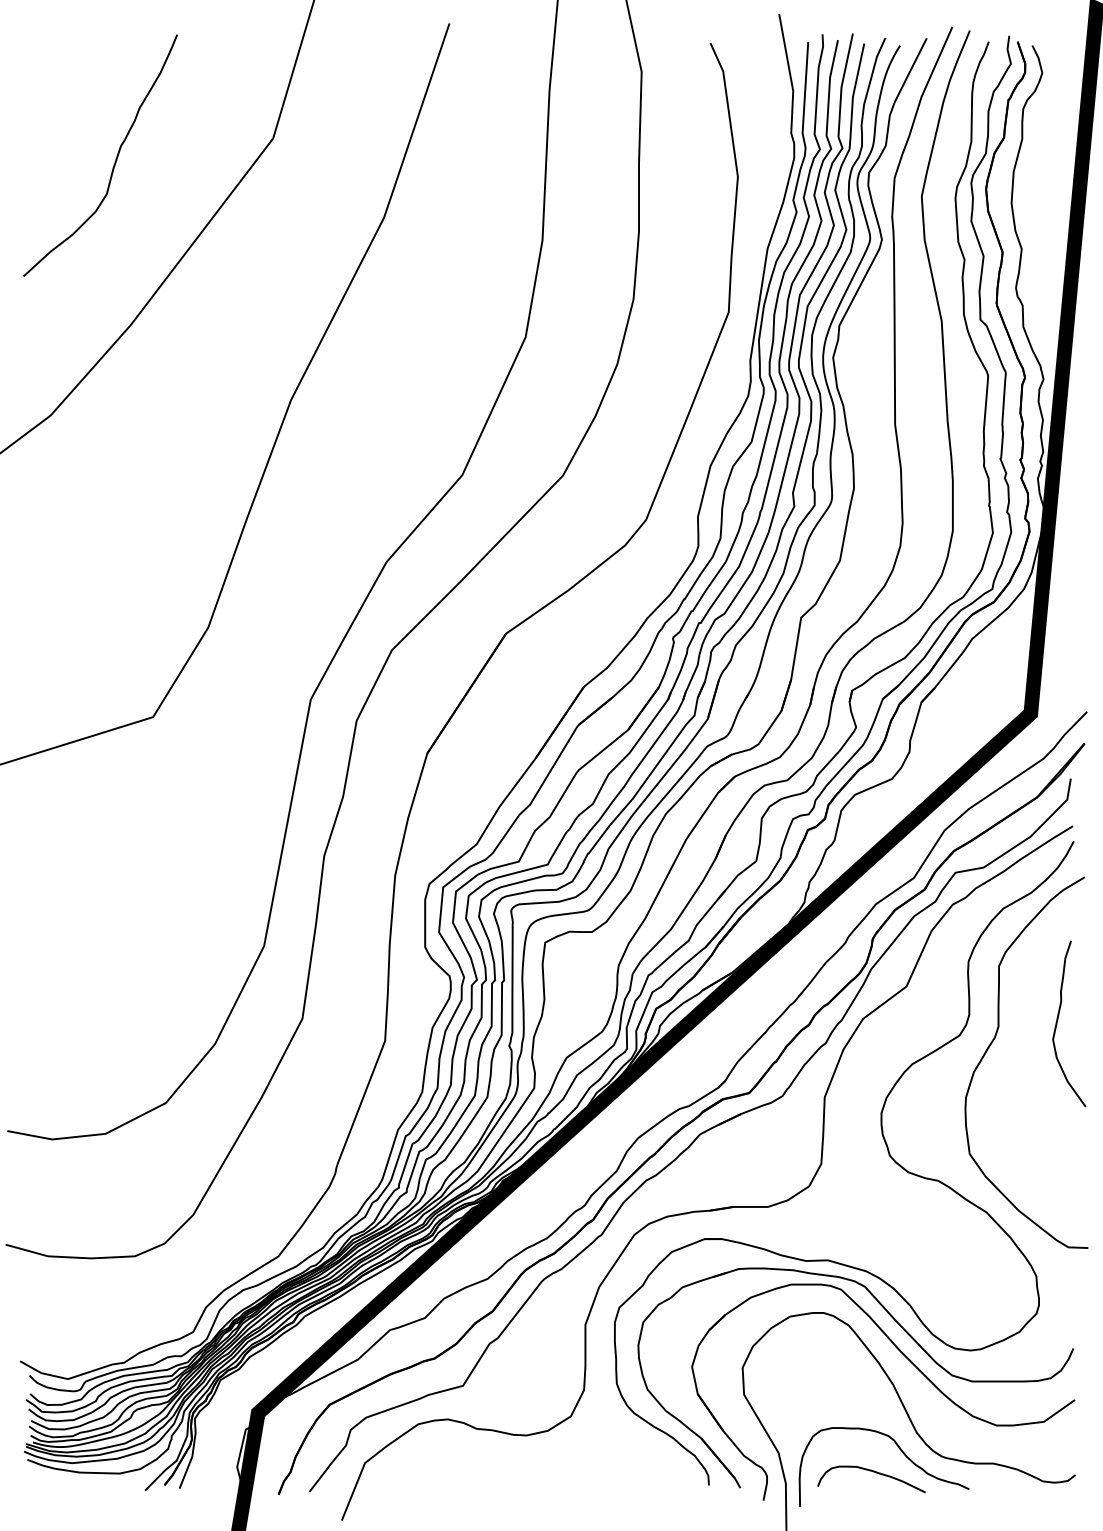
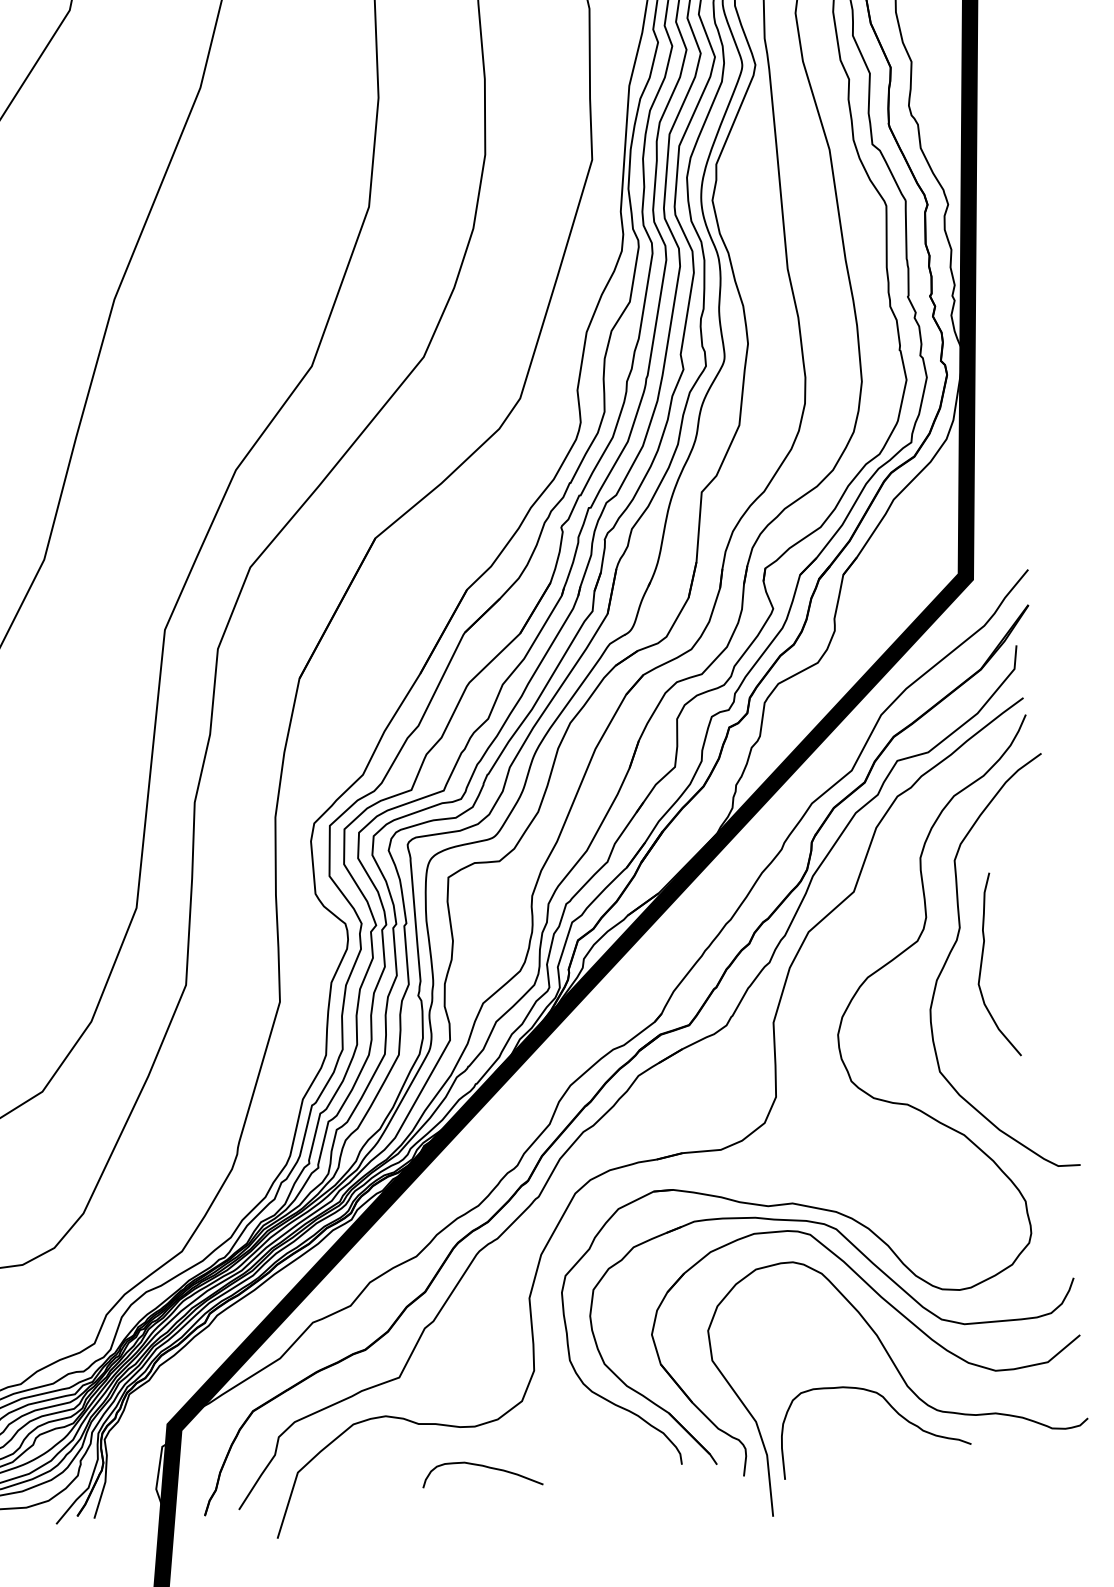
curve: (1058, 1020) -> (982, 962), moved
curve: (873, 1472) -> (483, 1467), moved

